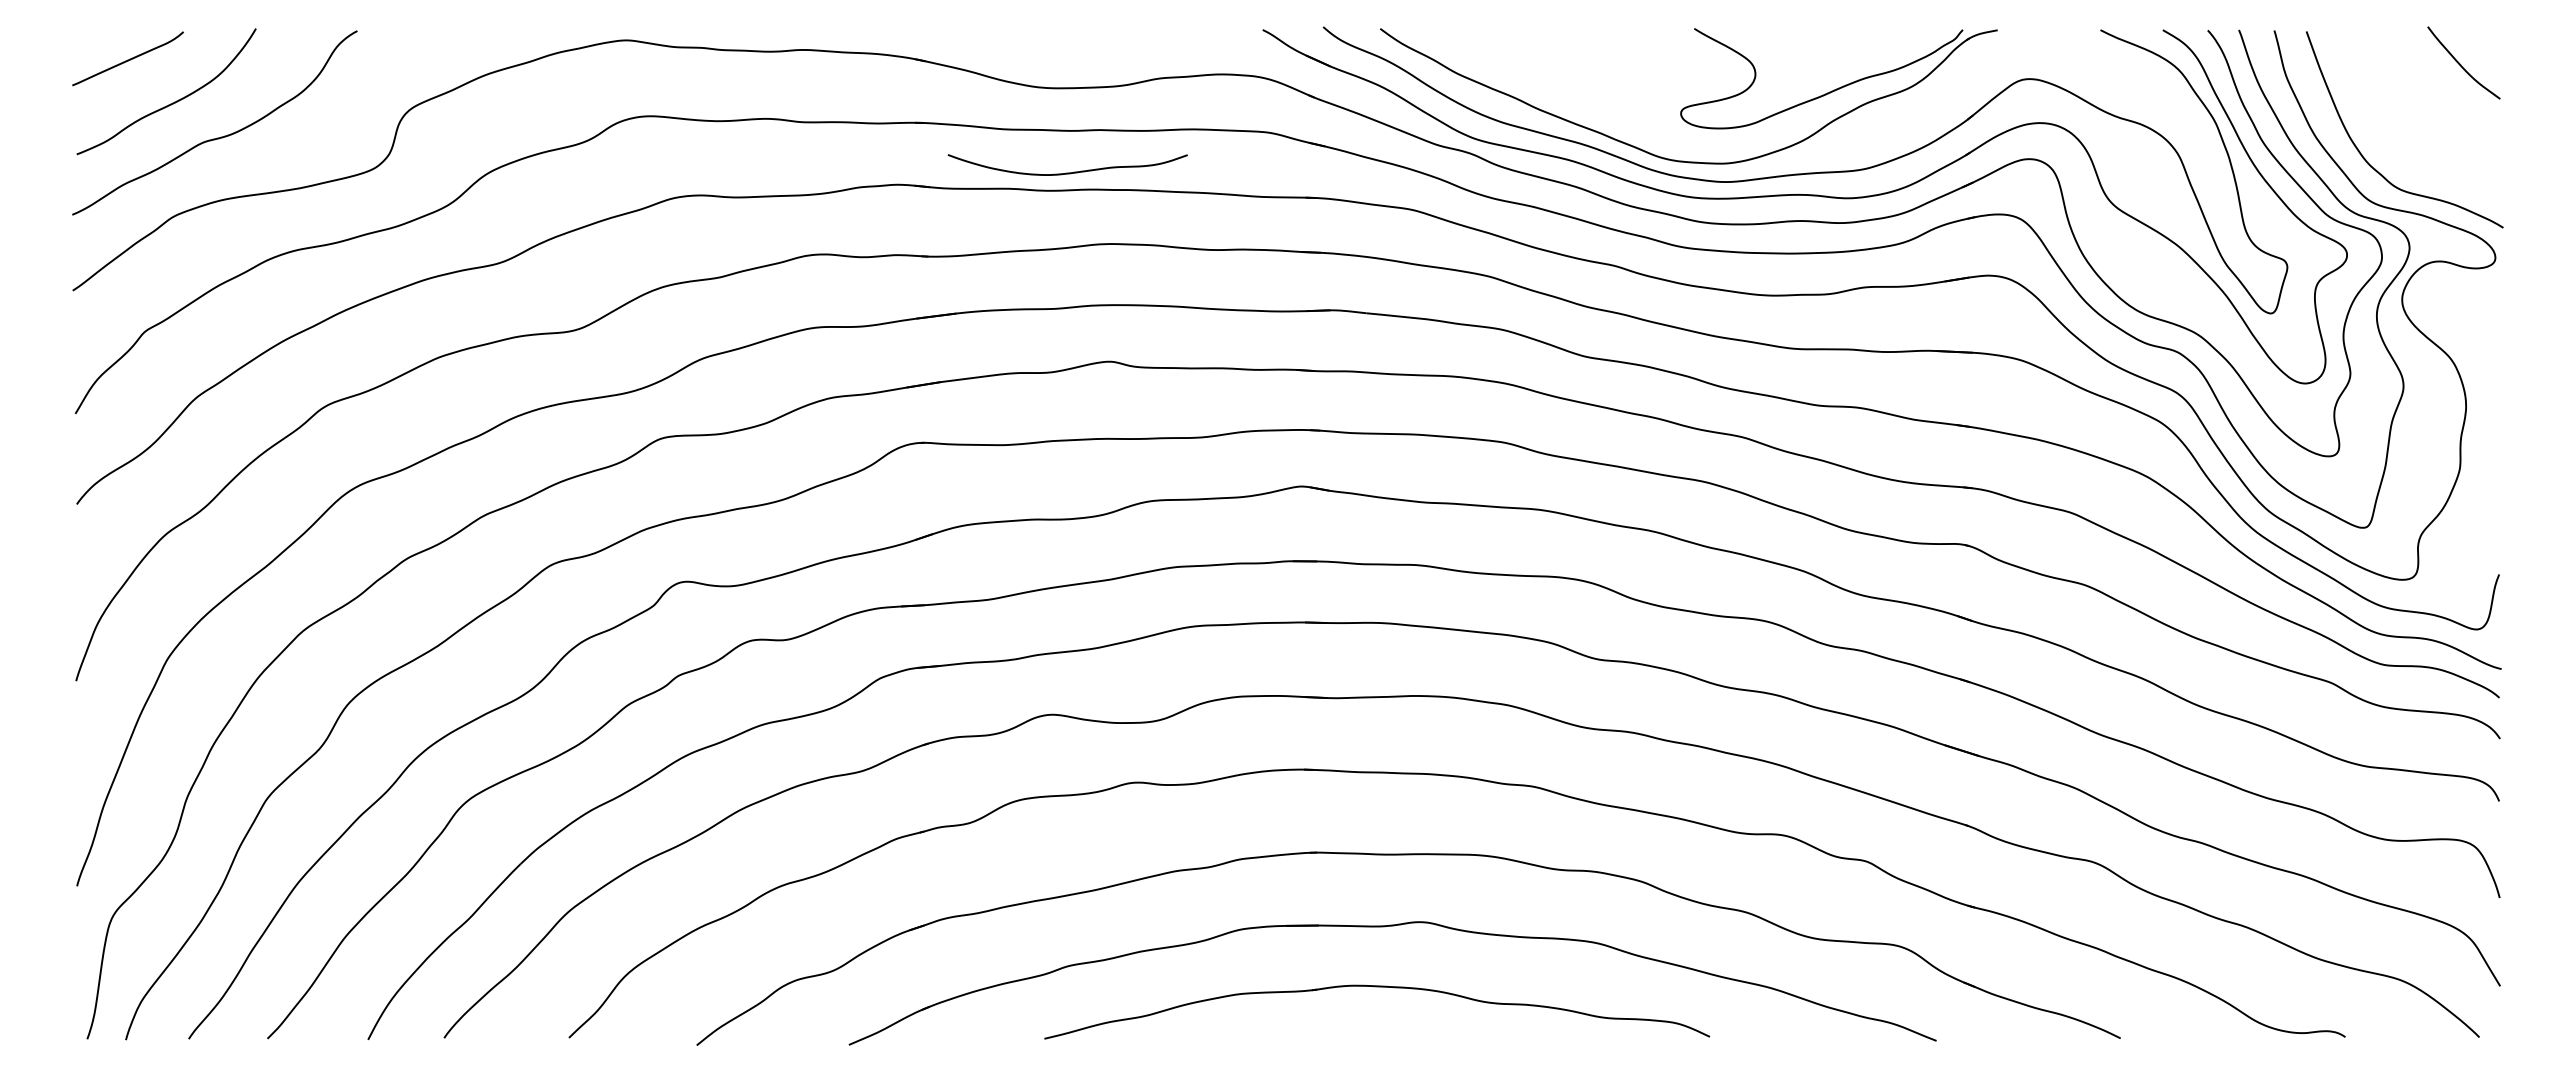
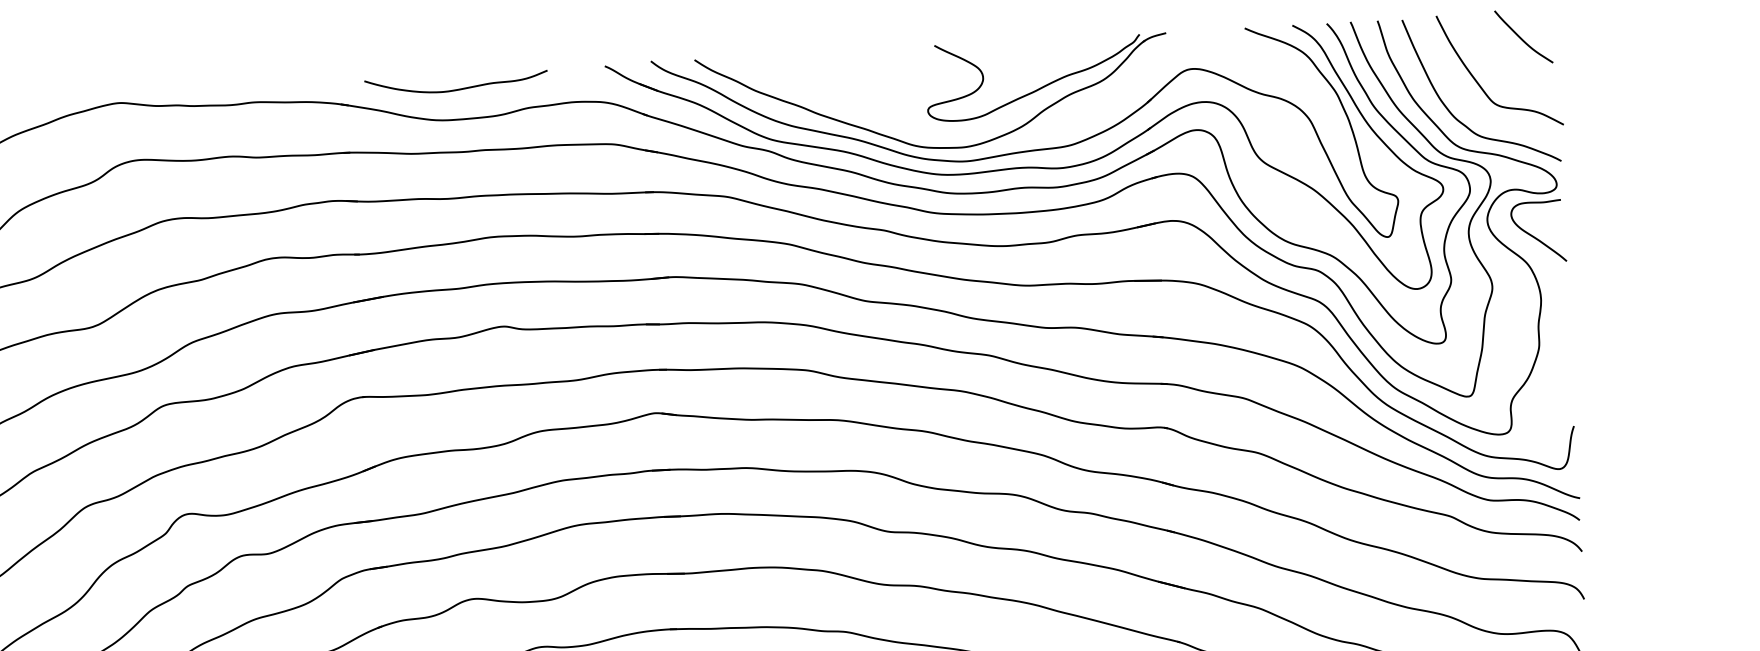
curve: (2403, 122) -> (1480, 85), added
curve: (1067, 172) -> (456, 89), moved
curve: (2464, 325) -> (1536, 237), added

